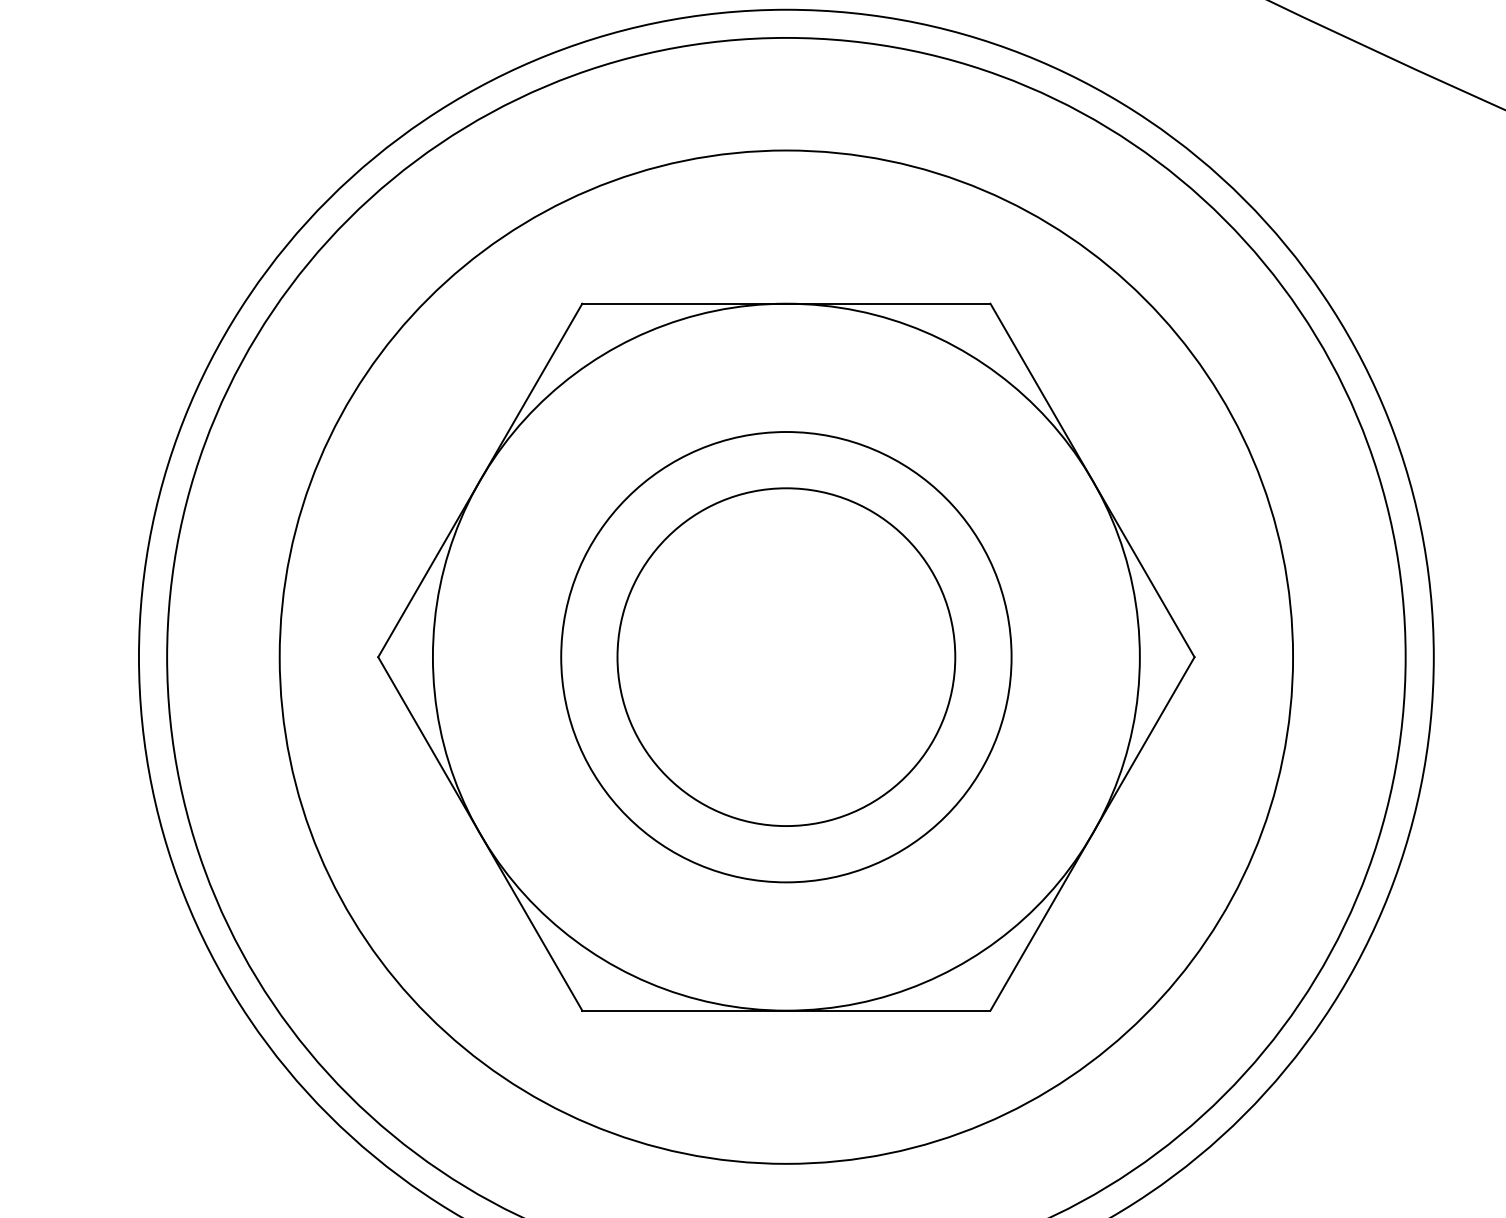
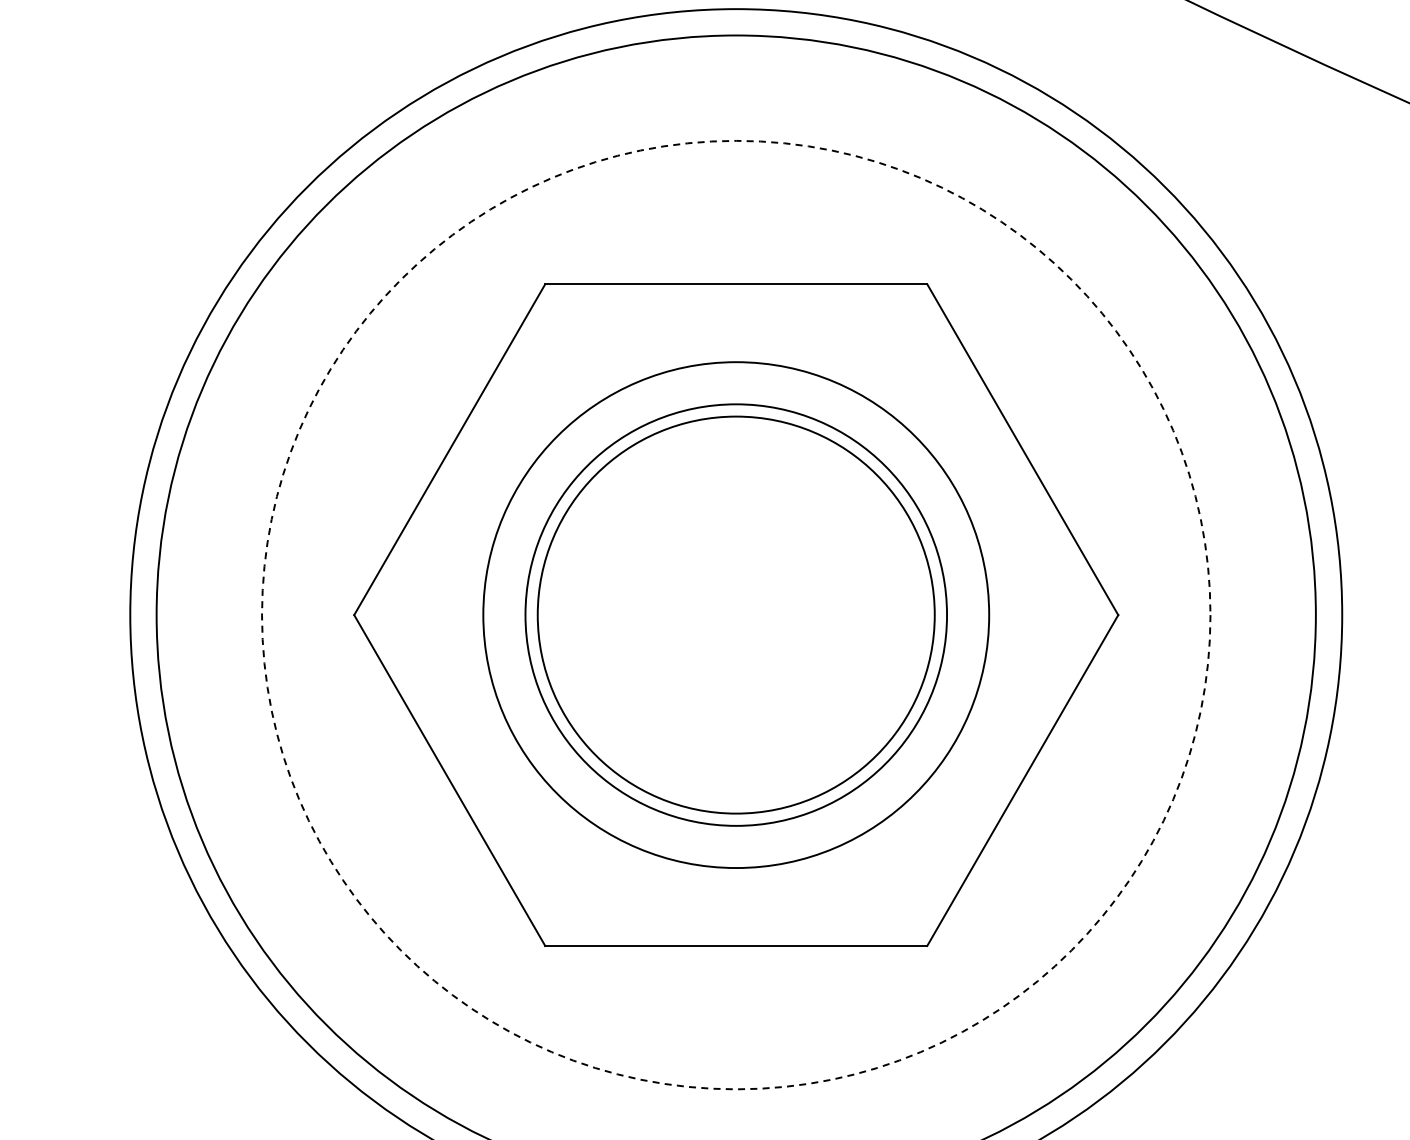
circle: (786, 656) -> (736, 614), size x0.6
circle: (786, 656) -> (736, 614), solid -> dashed
circle: (786, 657) -> (736, 615), size x1.6

